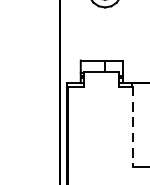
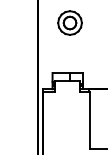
line: (133, 126) -> (90, 120), dashed -> solid

